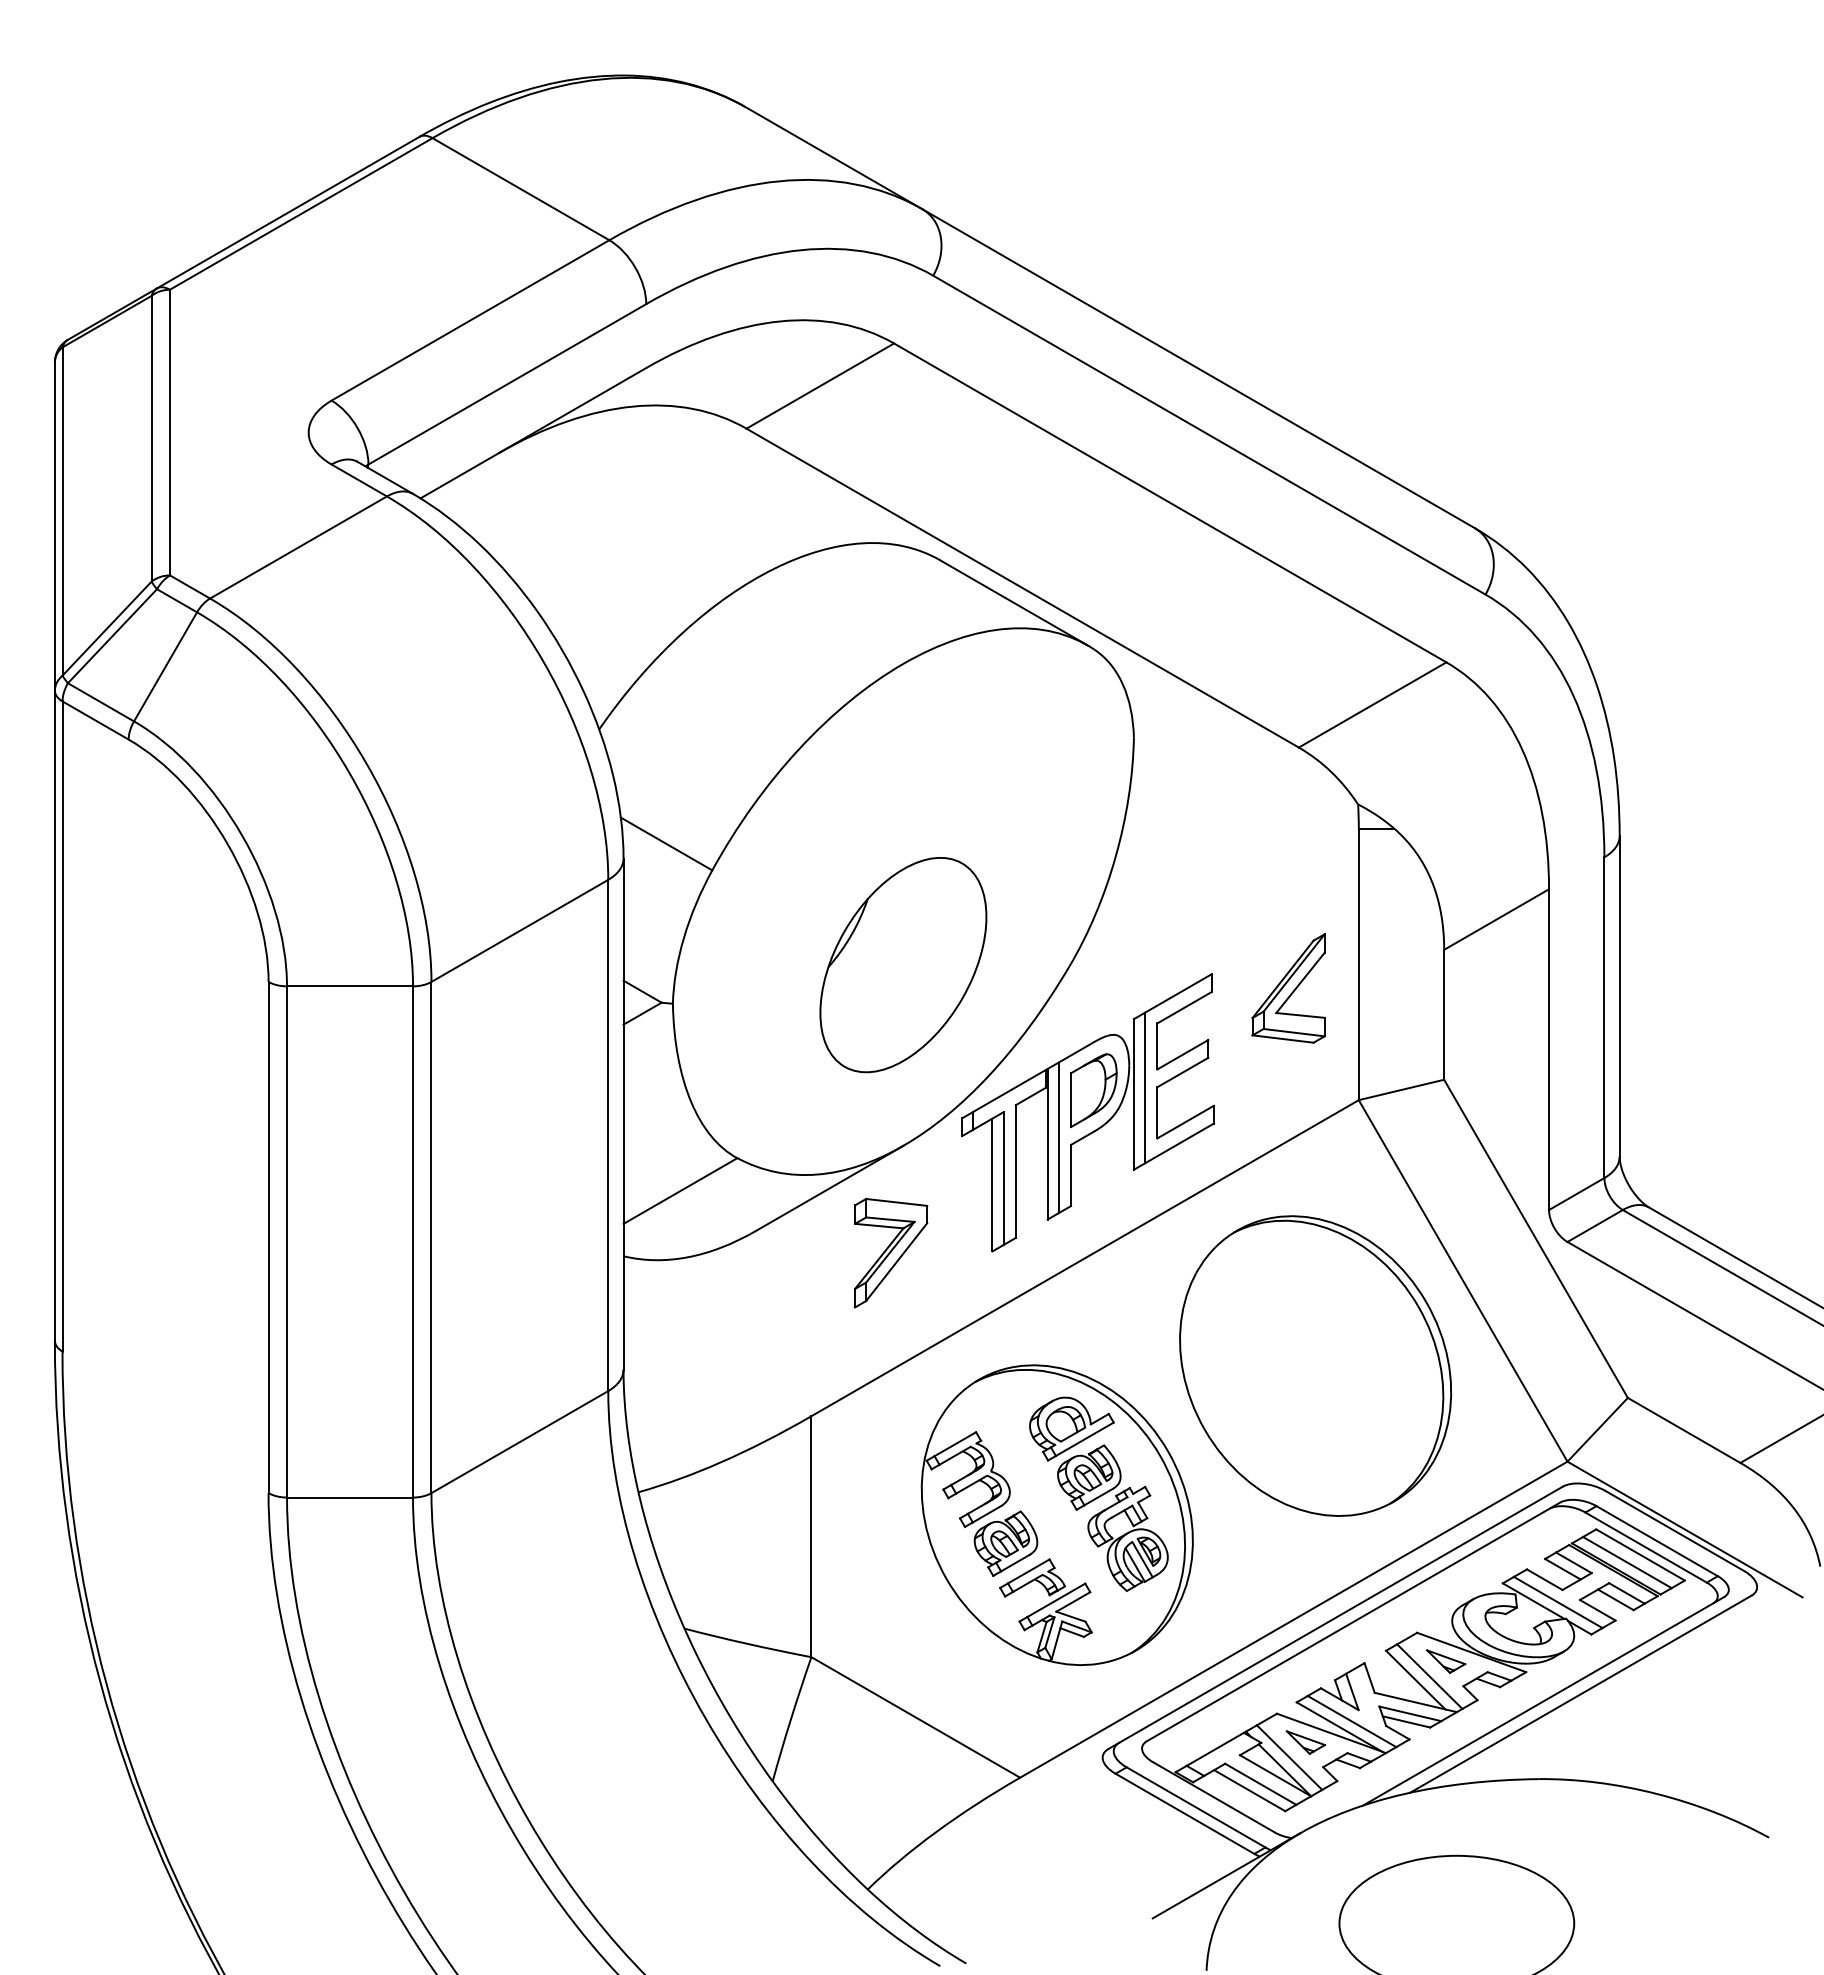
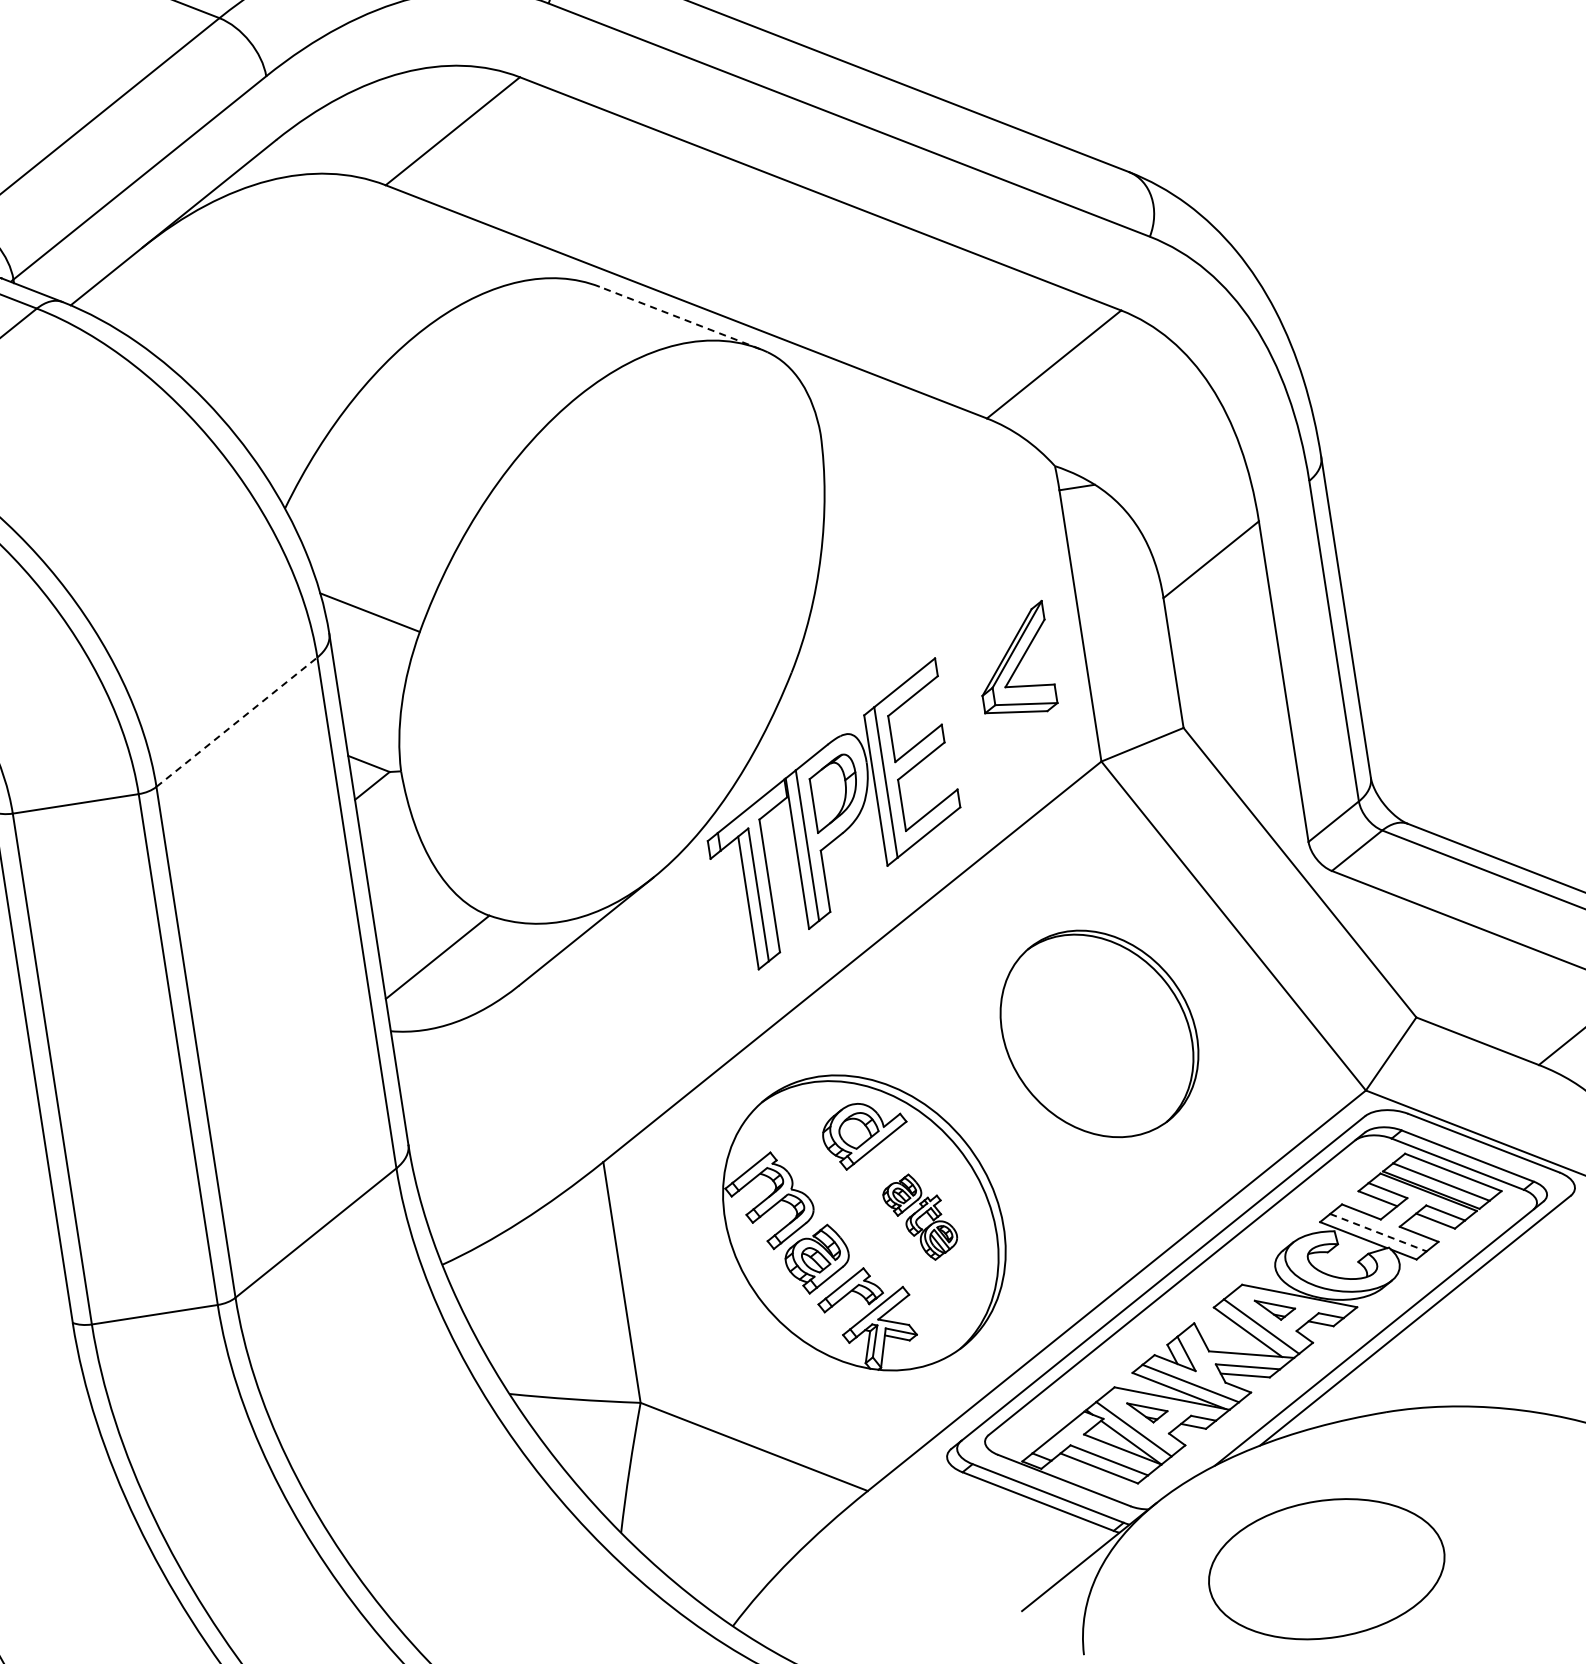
line: (1013, 602) -> (679, 317), solid -> dashed
line: (520, 930) -> (237, 721), solid -> dashed
part: (903, 965) -> (625, 697), removed
part: (891, 1252) -> (658, 986), removed
part: (1315, 1365) -> (1099, 1033), size x0.7
part: (1112, 1518) -> (920, 1217), size x0.6
line: (1558, 1602) -> (1378, 1232), solid -> dashed

